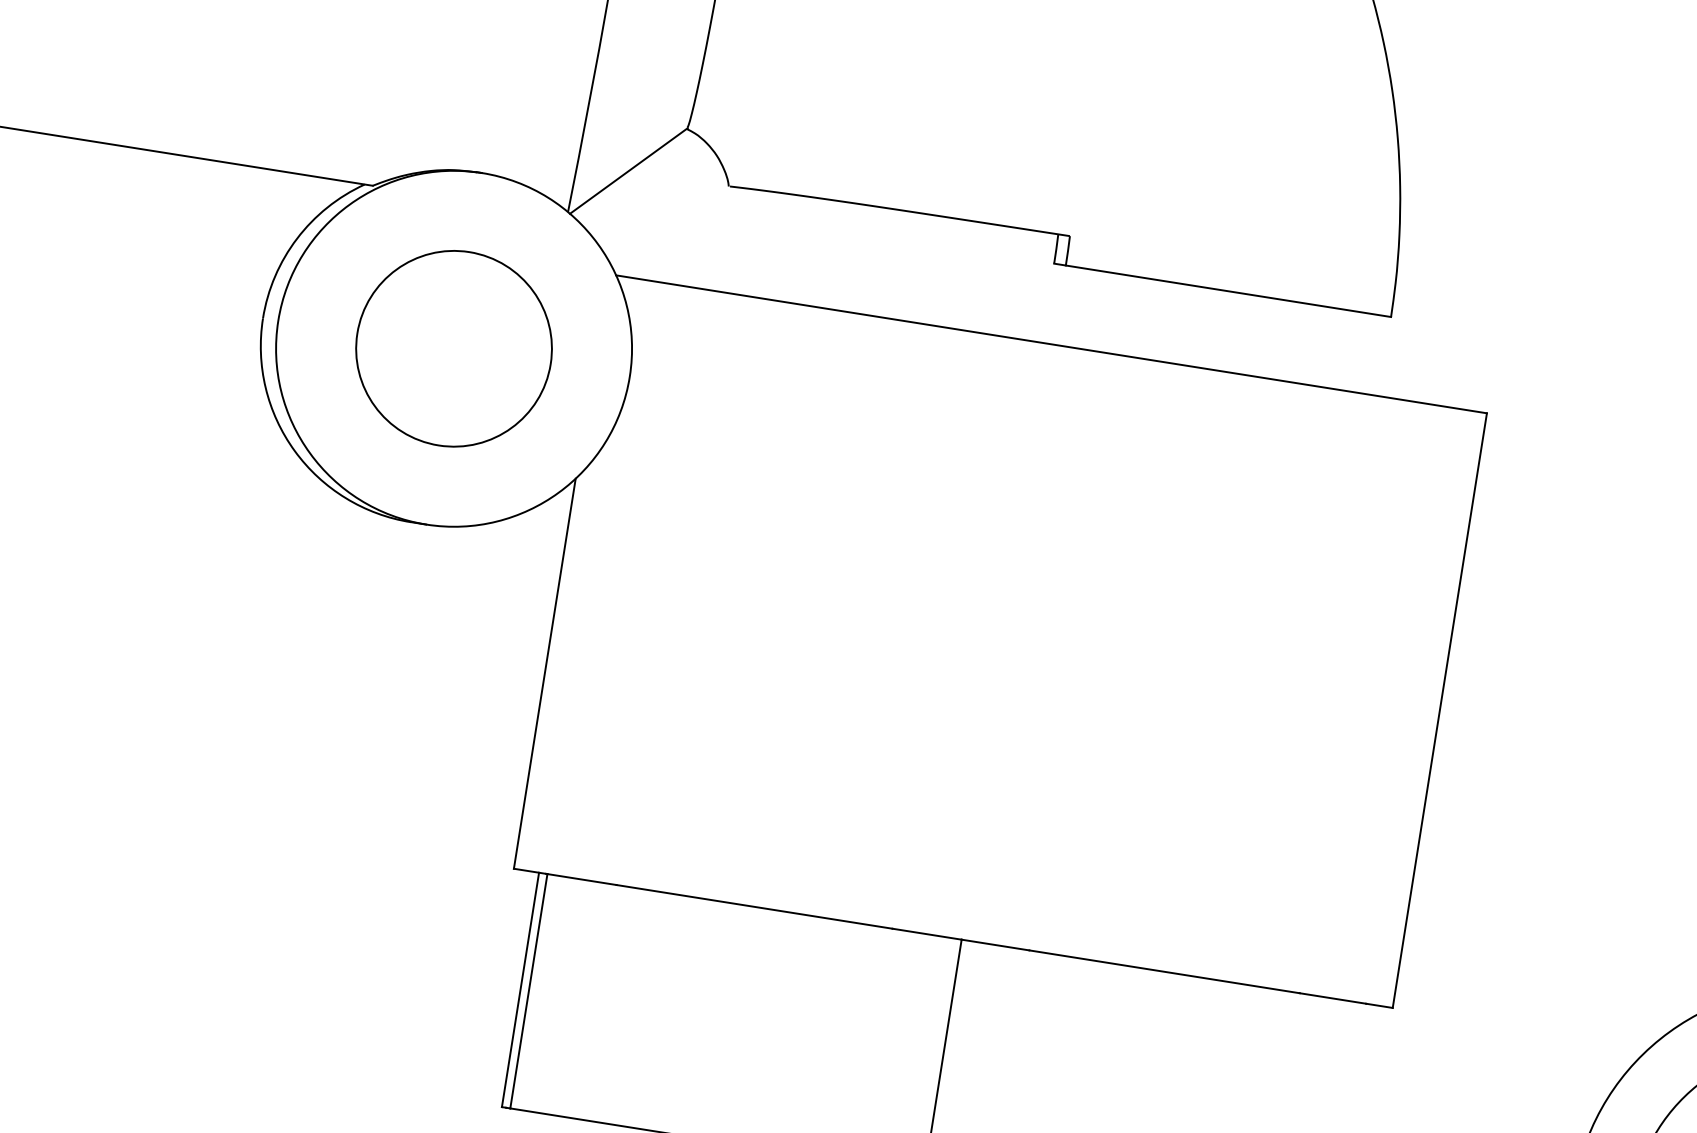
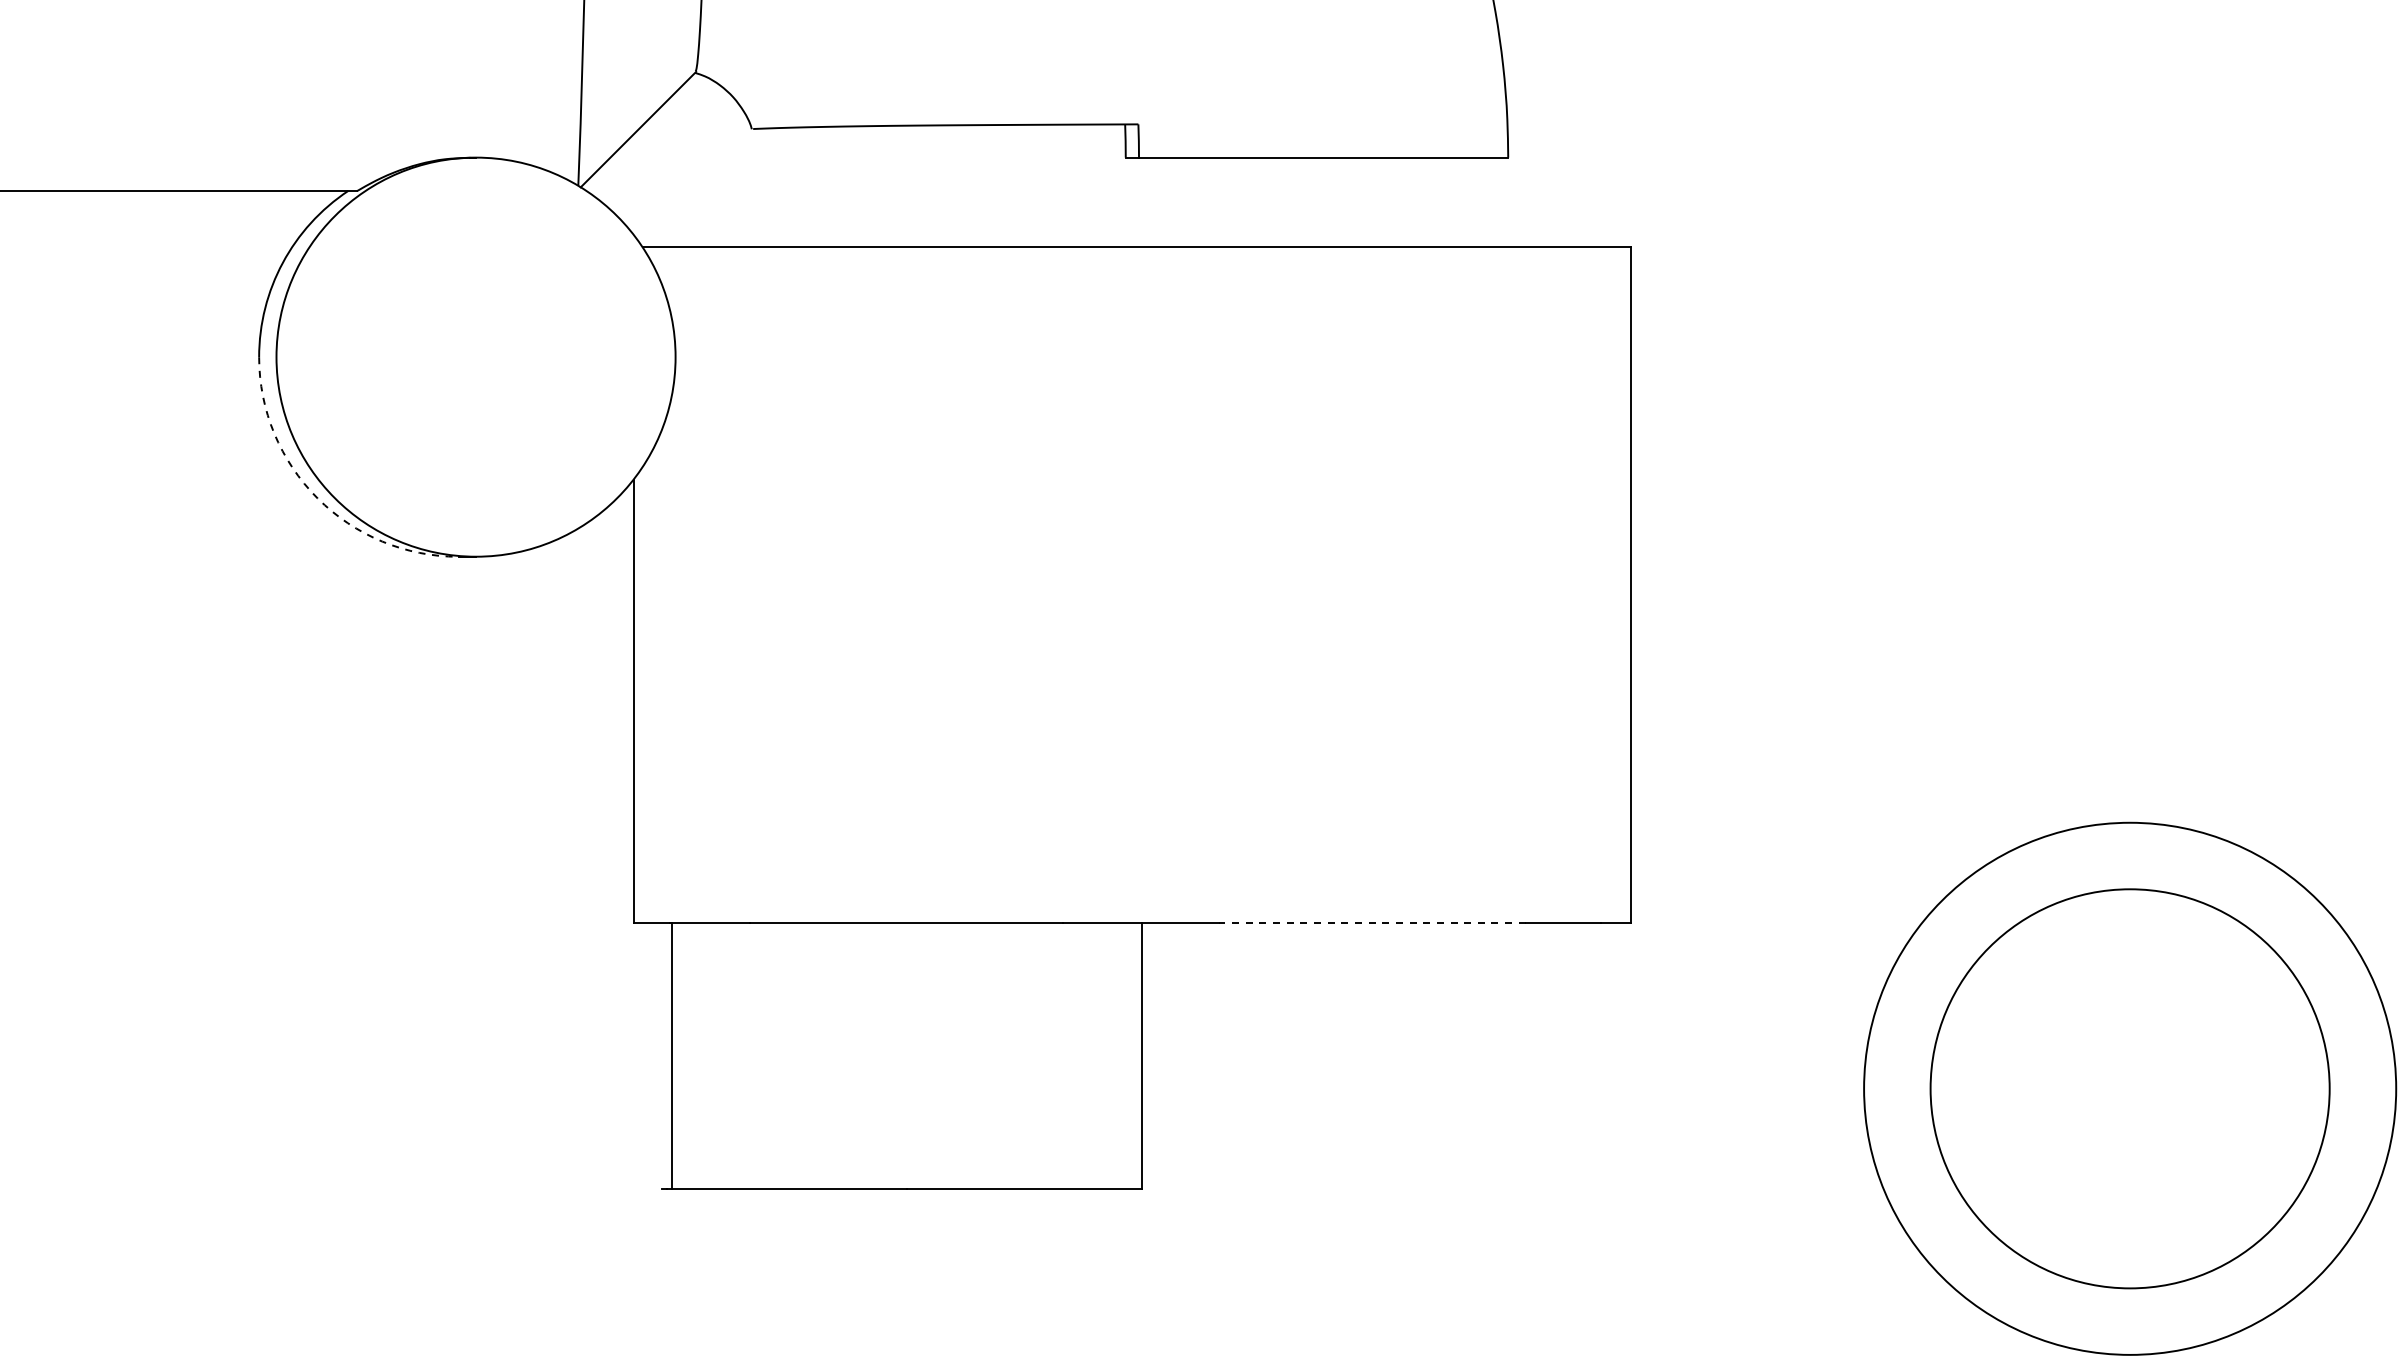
circle: (453, 348) -> (475, 356), removed
arc: (294, 451) -> (317, 498), solid -> dashed
line: (1164, 971) -> (1372, 922), solid -> dashed
line: (520, 989) -> (662, 1055), removed

